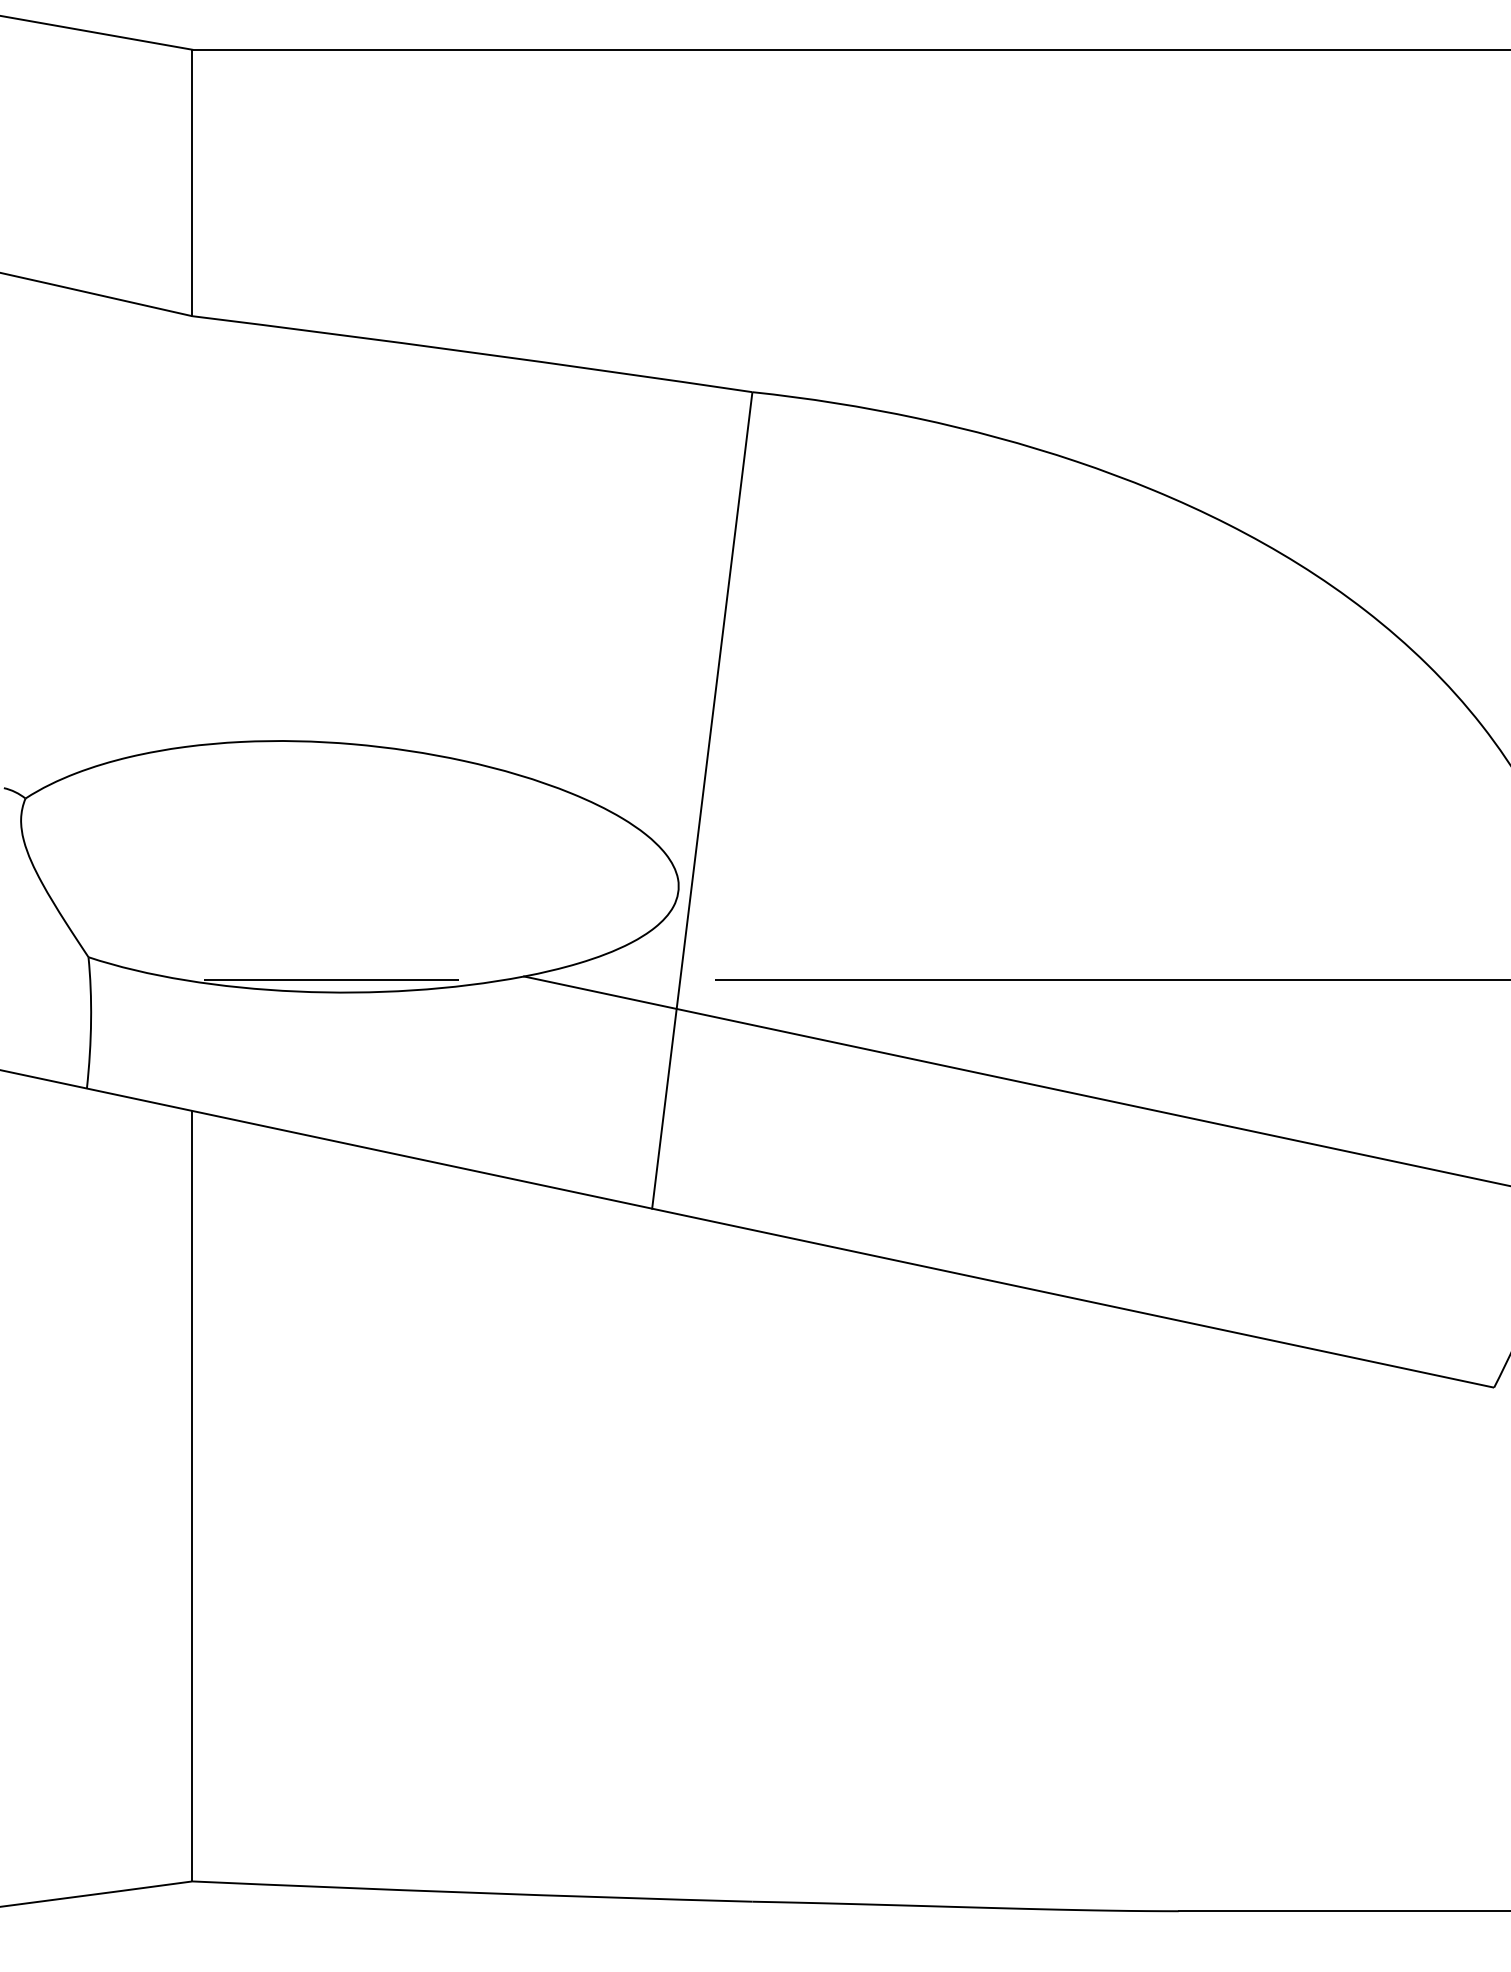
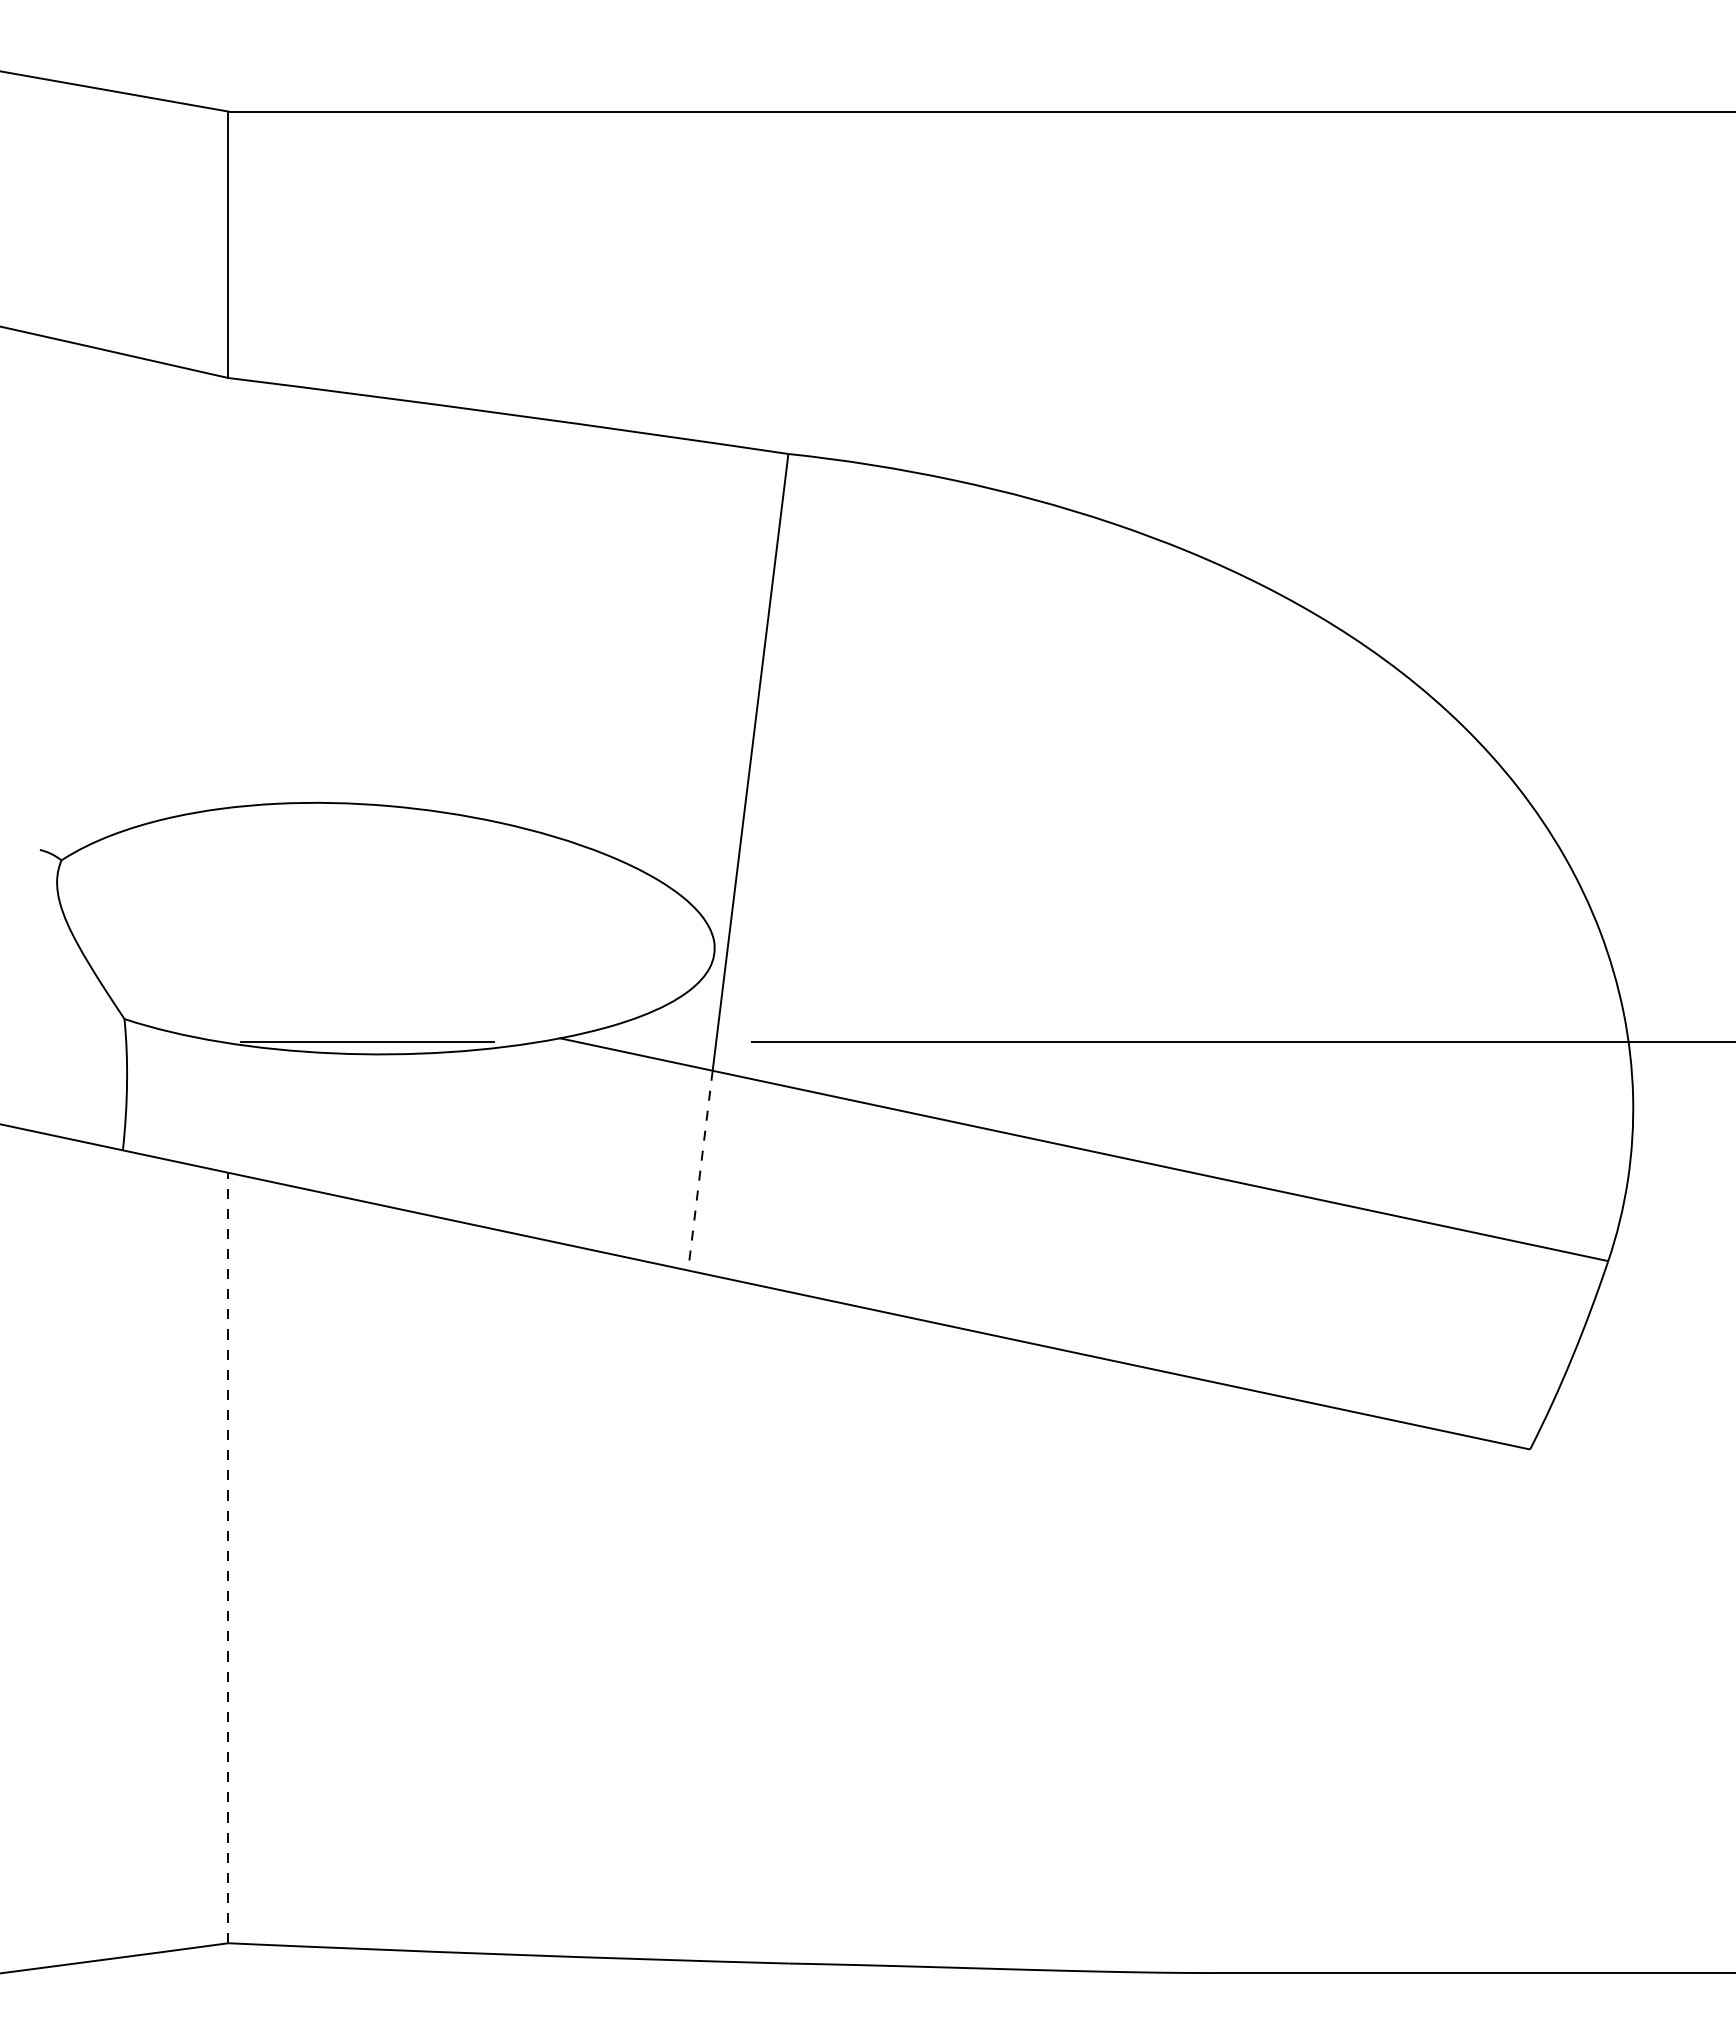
line: (664, 1108) -> (700, 1170), solid -> dashed
line: (192, 1495) -> (228, 1557), solid -> dashed

